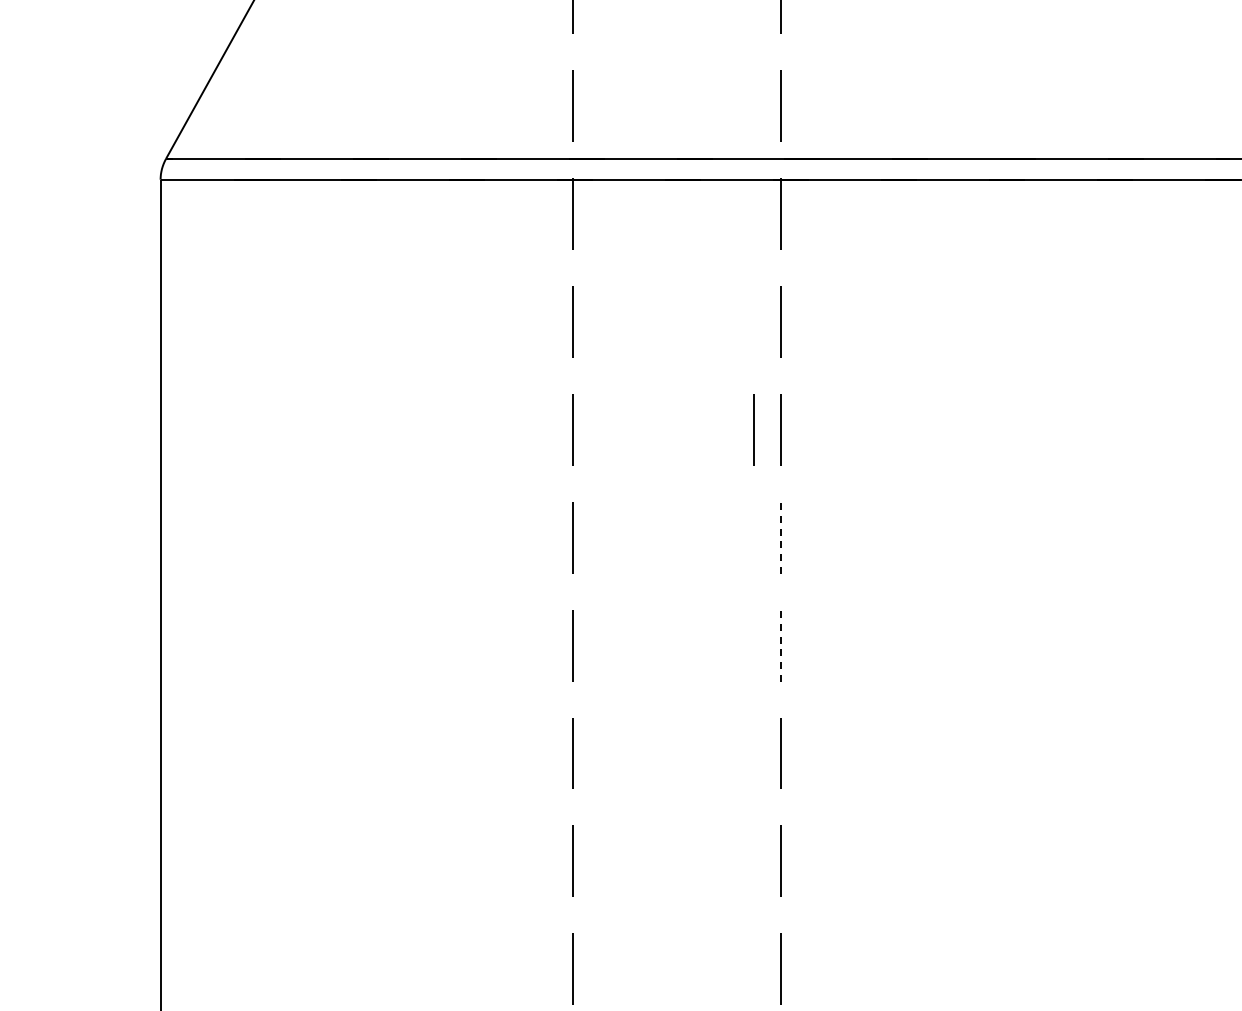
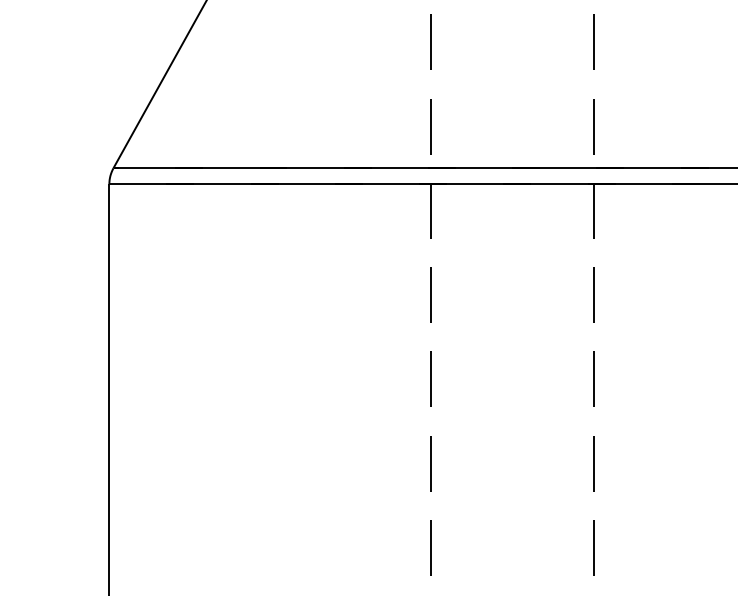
line: (753, 429) -> (572, 379), removed
line: (781, 537) -> (594, 463), dashed -> solid
line: (781, 645) -> (594, 547), dashed -> solid

